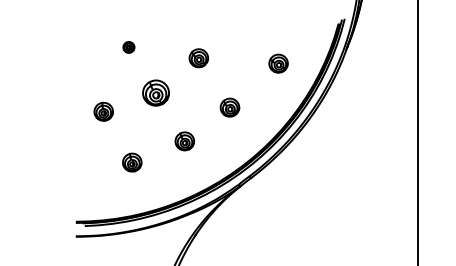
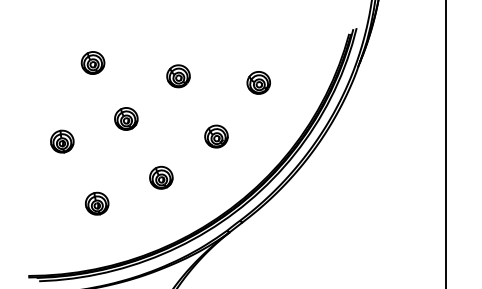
part: (128, 47) -> (92, 63), size x1.67
part: (278, 63) -> (258, 82), moved
part: (156, 93) -> (126, 119), size x0.71

